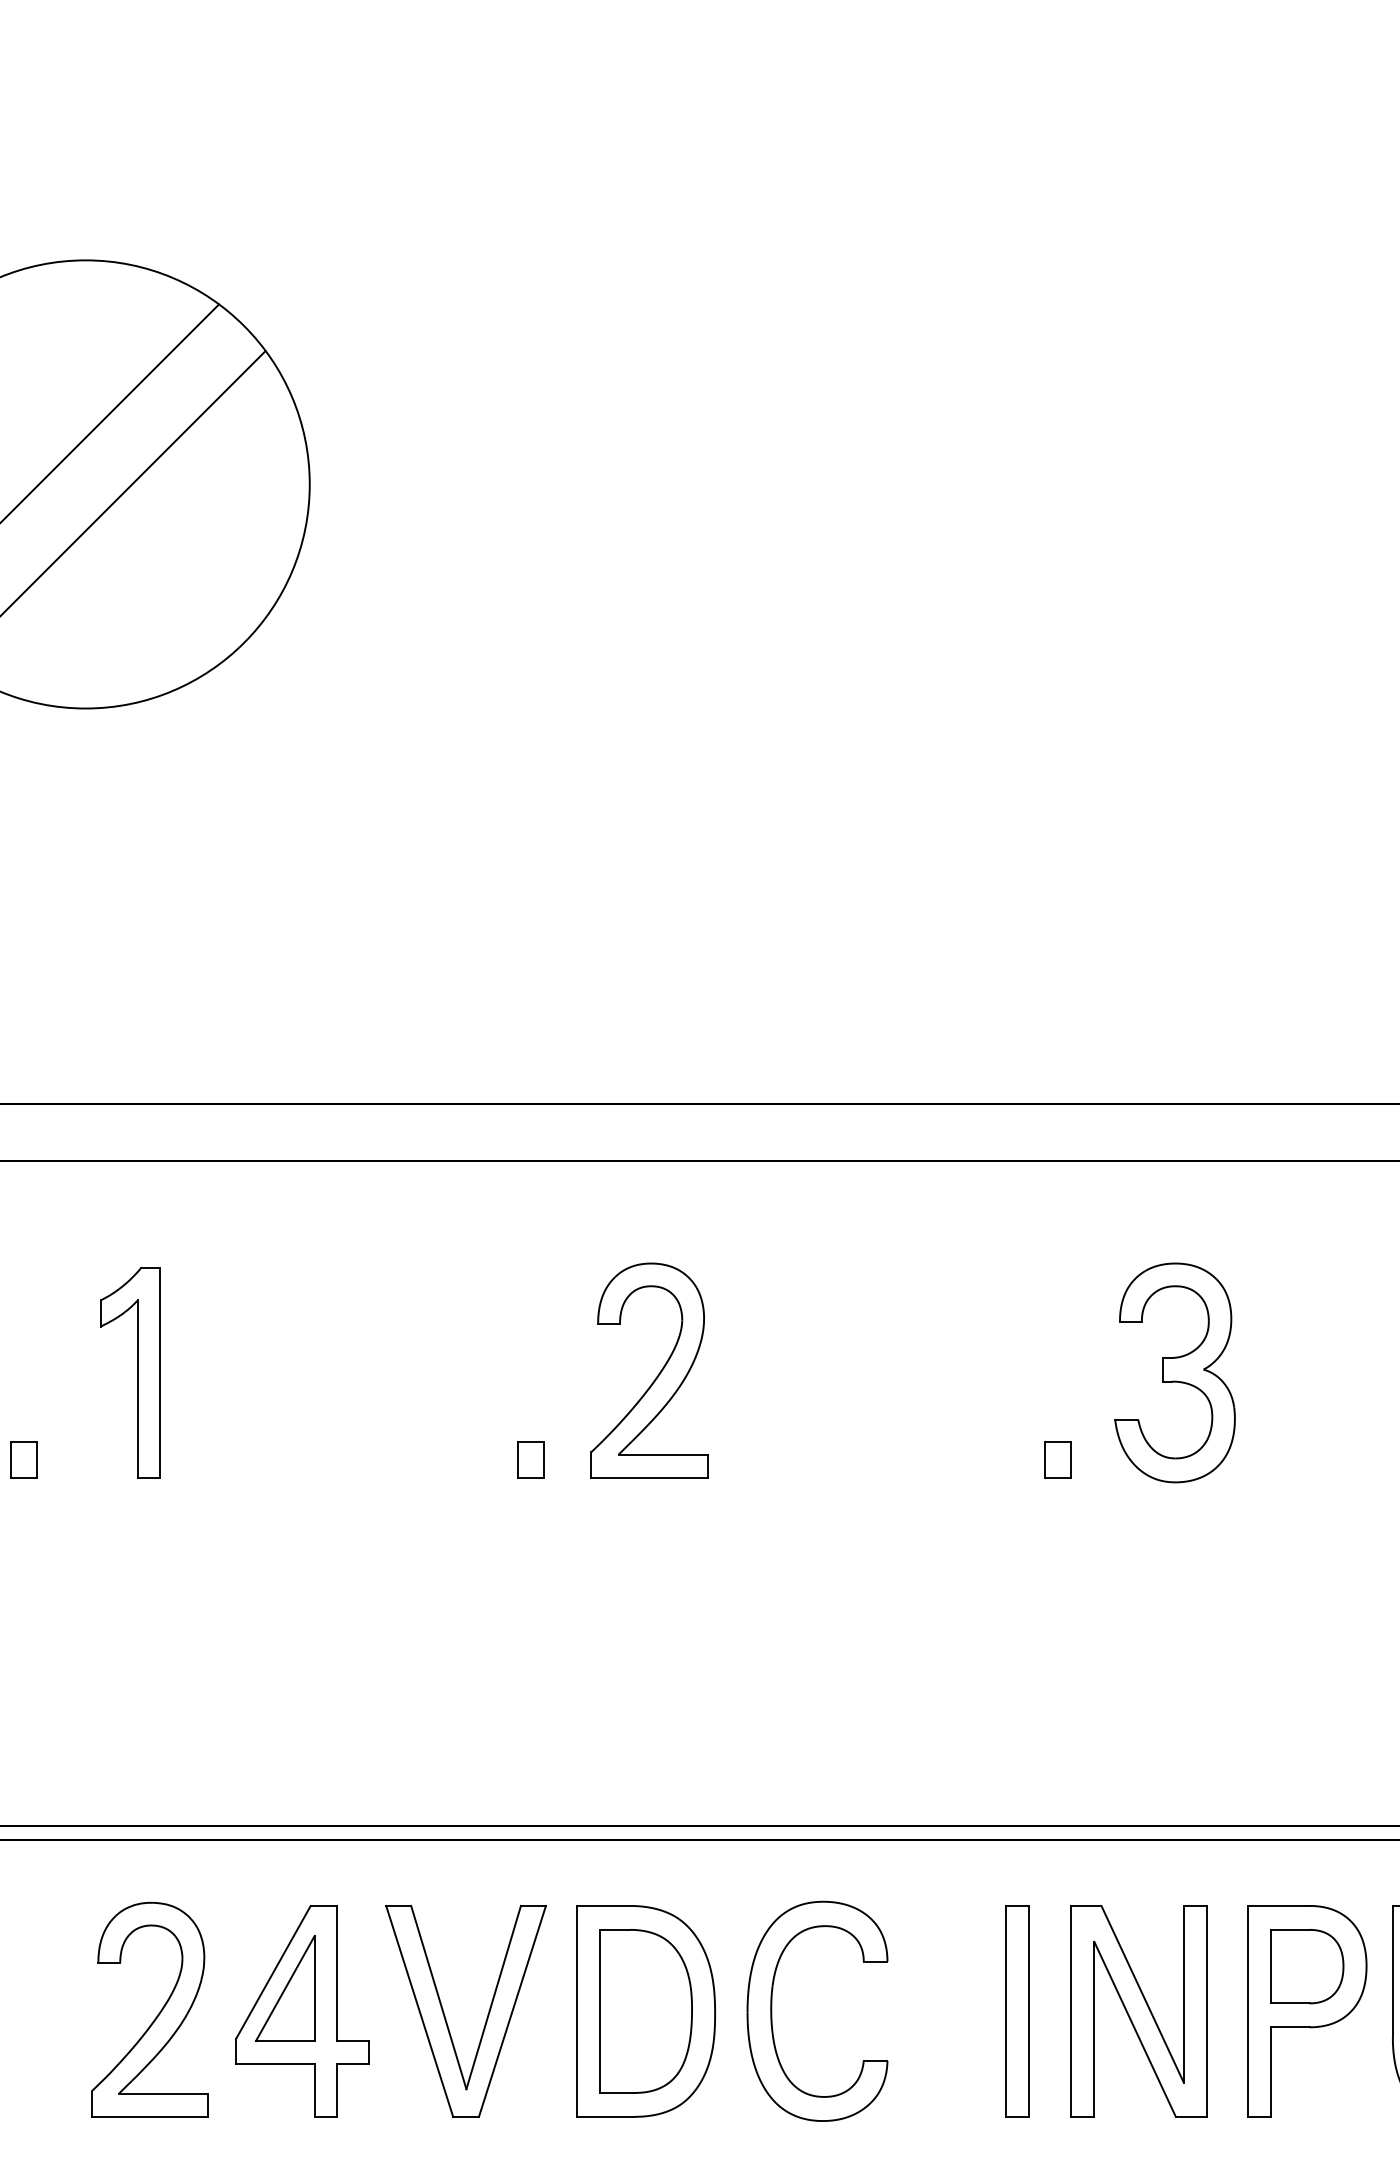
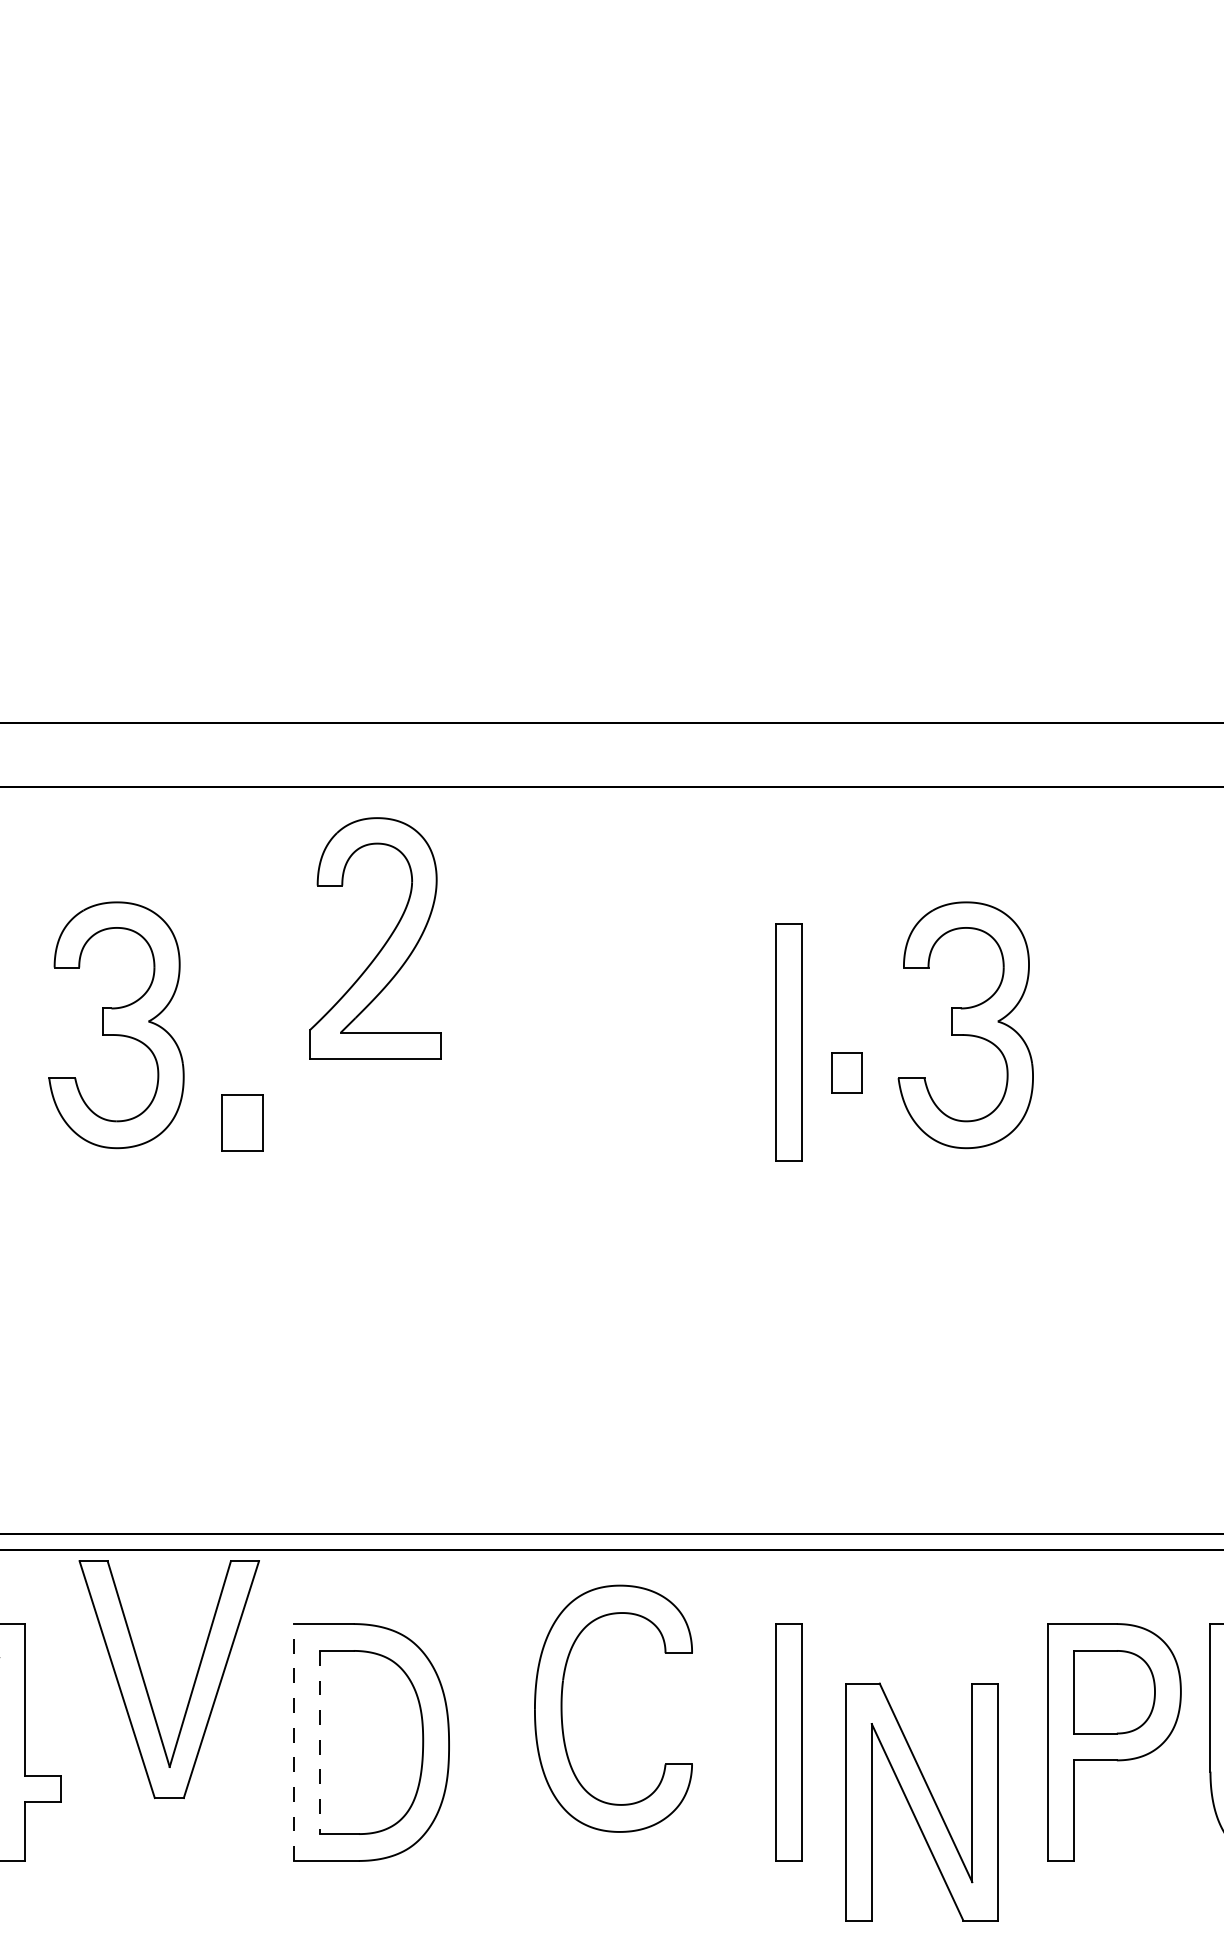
part: (418, 1372) -> (115, 1024), added
part: (656, 1376) -> (383, 945), moved
part: (1017, 1388) -> (788, 1042), added
part: (530, 1459) -> (241, 1122), size x1.4
part: (1057, 1459) -> (846, 1073), moved
line: (576, 2010) -> (293, 1741), solid -> dashed
part: (772, 2010) -> (562, 1707), moved
part: (1138, 2010) -> (921, 1801), moved
line: (599, 2011) -> (319, 1742), solid -> dashed
part: (446, 2018) -> (147, 1687), moved

